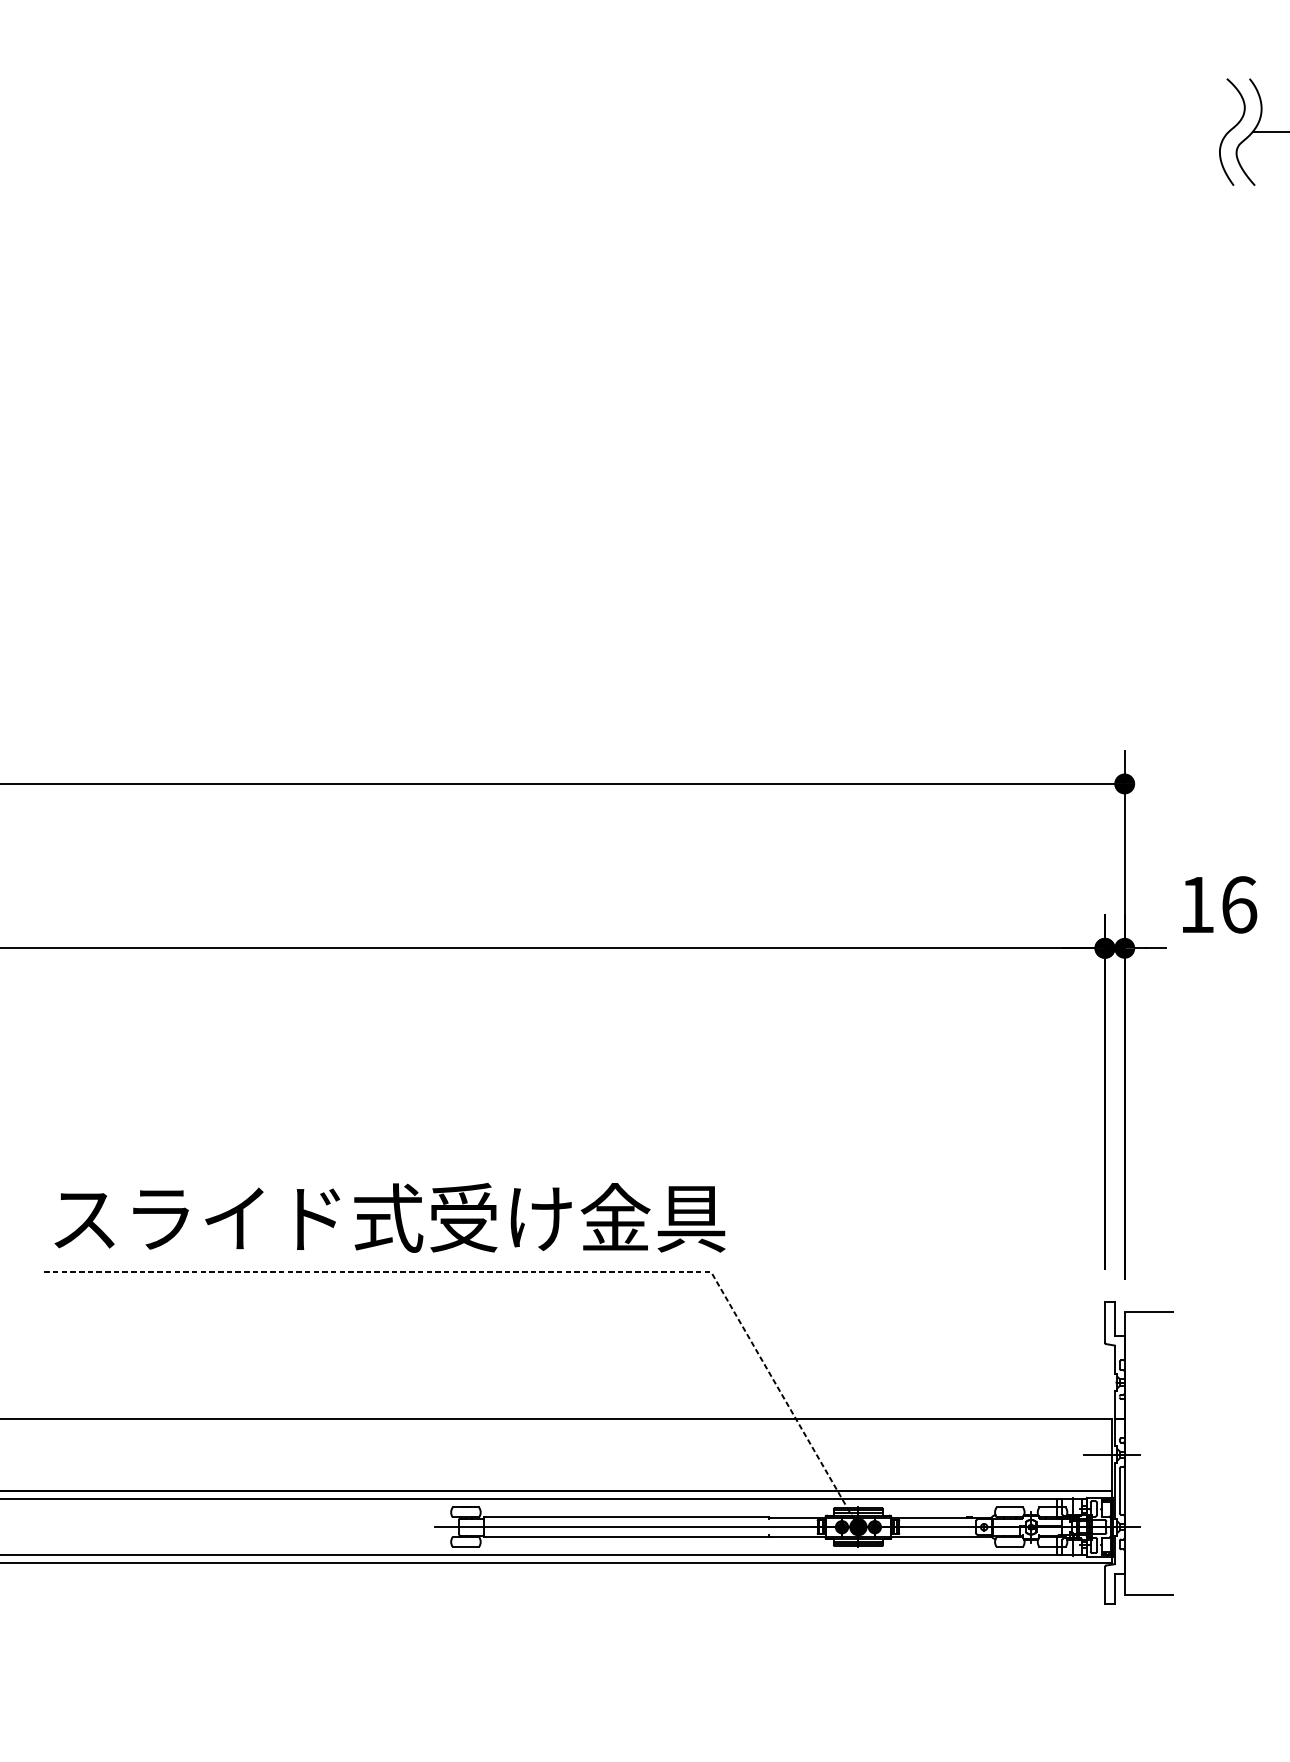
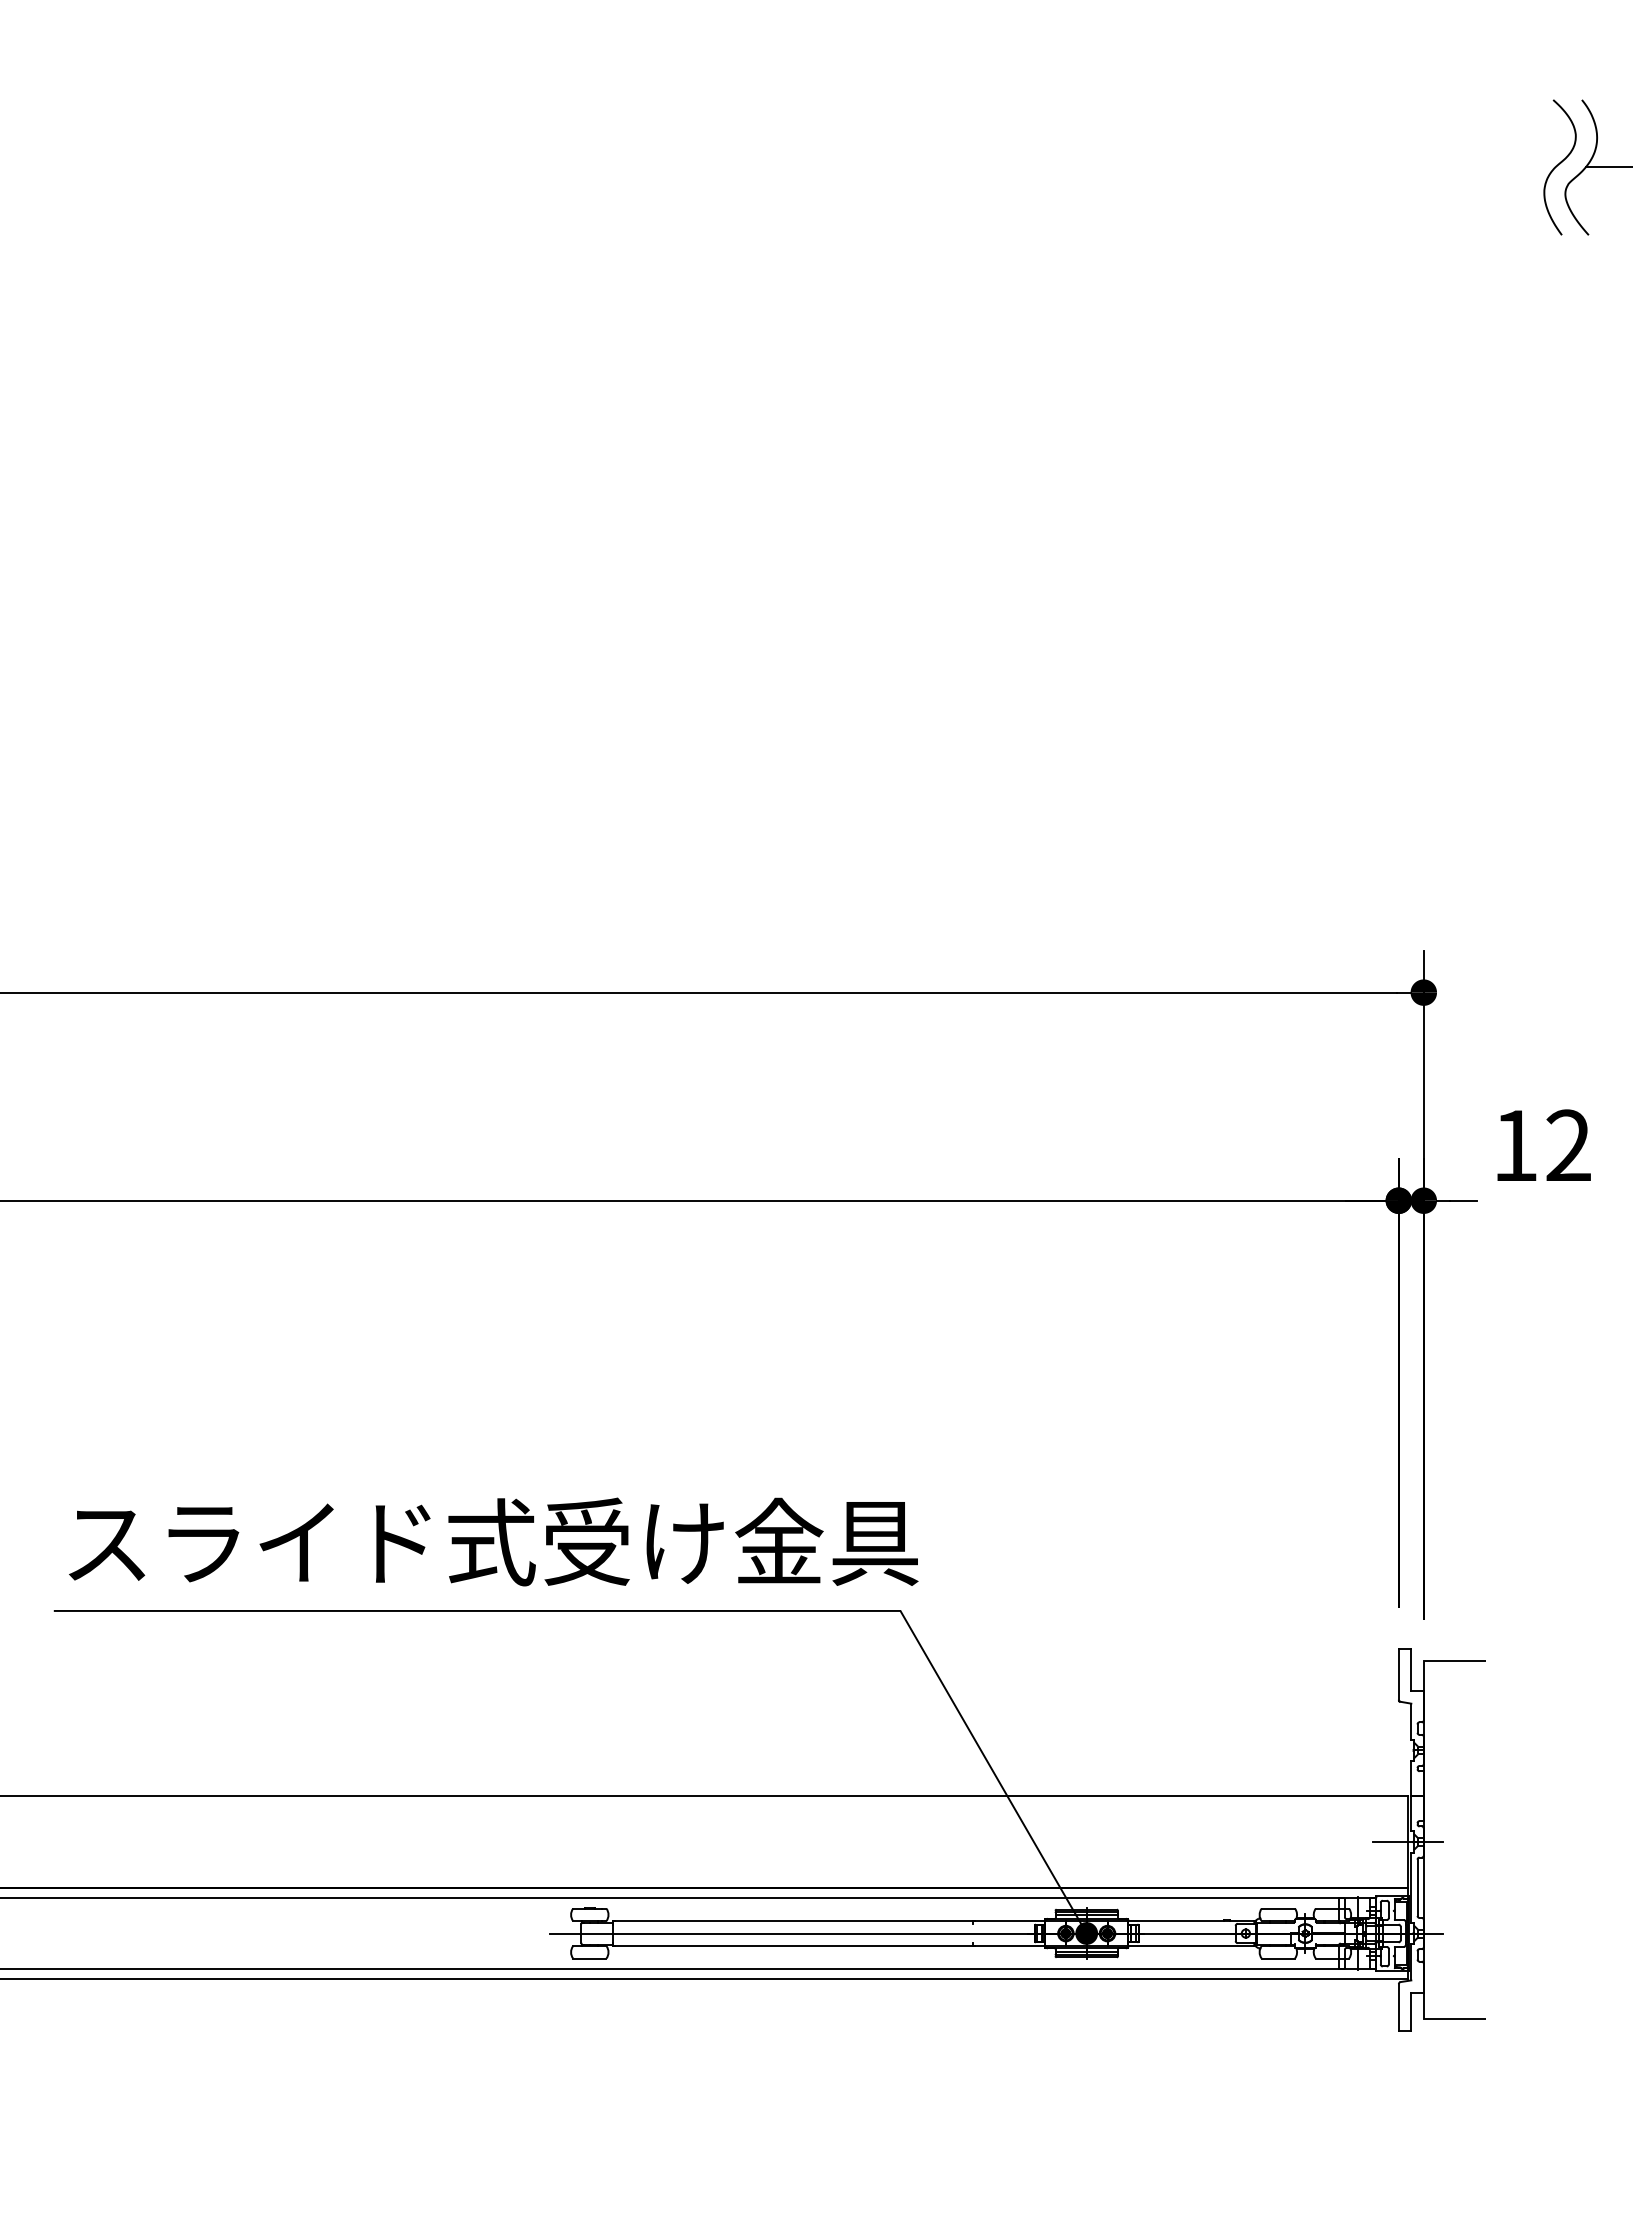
text: (1239, 904) -> (1568, 1145), 16 -> 12
line: (524, 1272) -> (663, 1610), dashed -> solid

